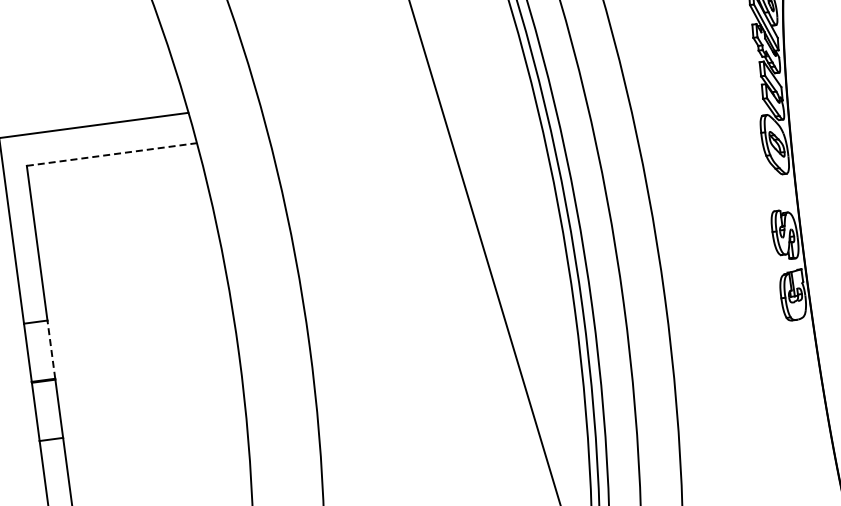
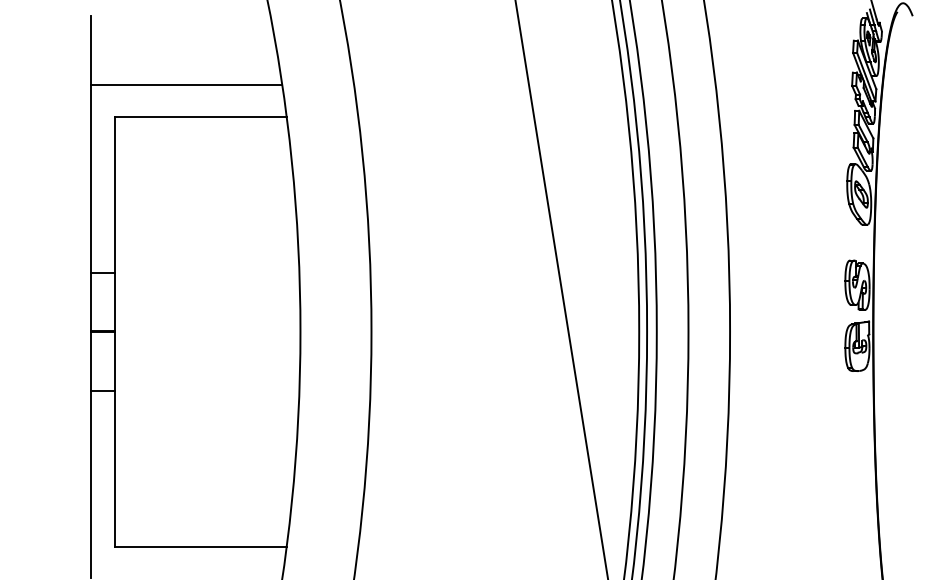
line: (111, 154) -> (200, 116), dashed -> solid
line: (51, 349) -> (115, 301), dashed -> solid

